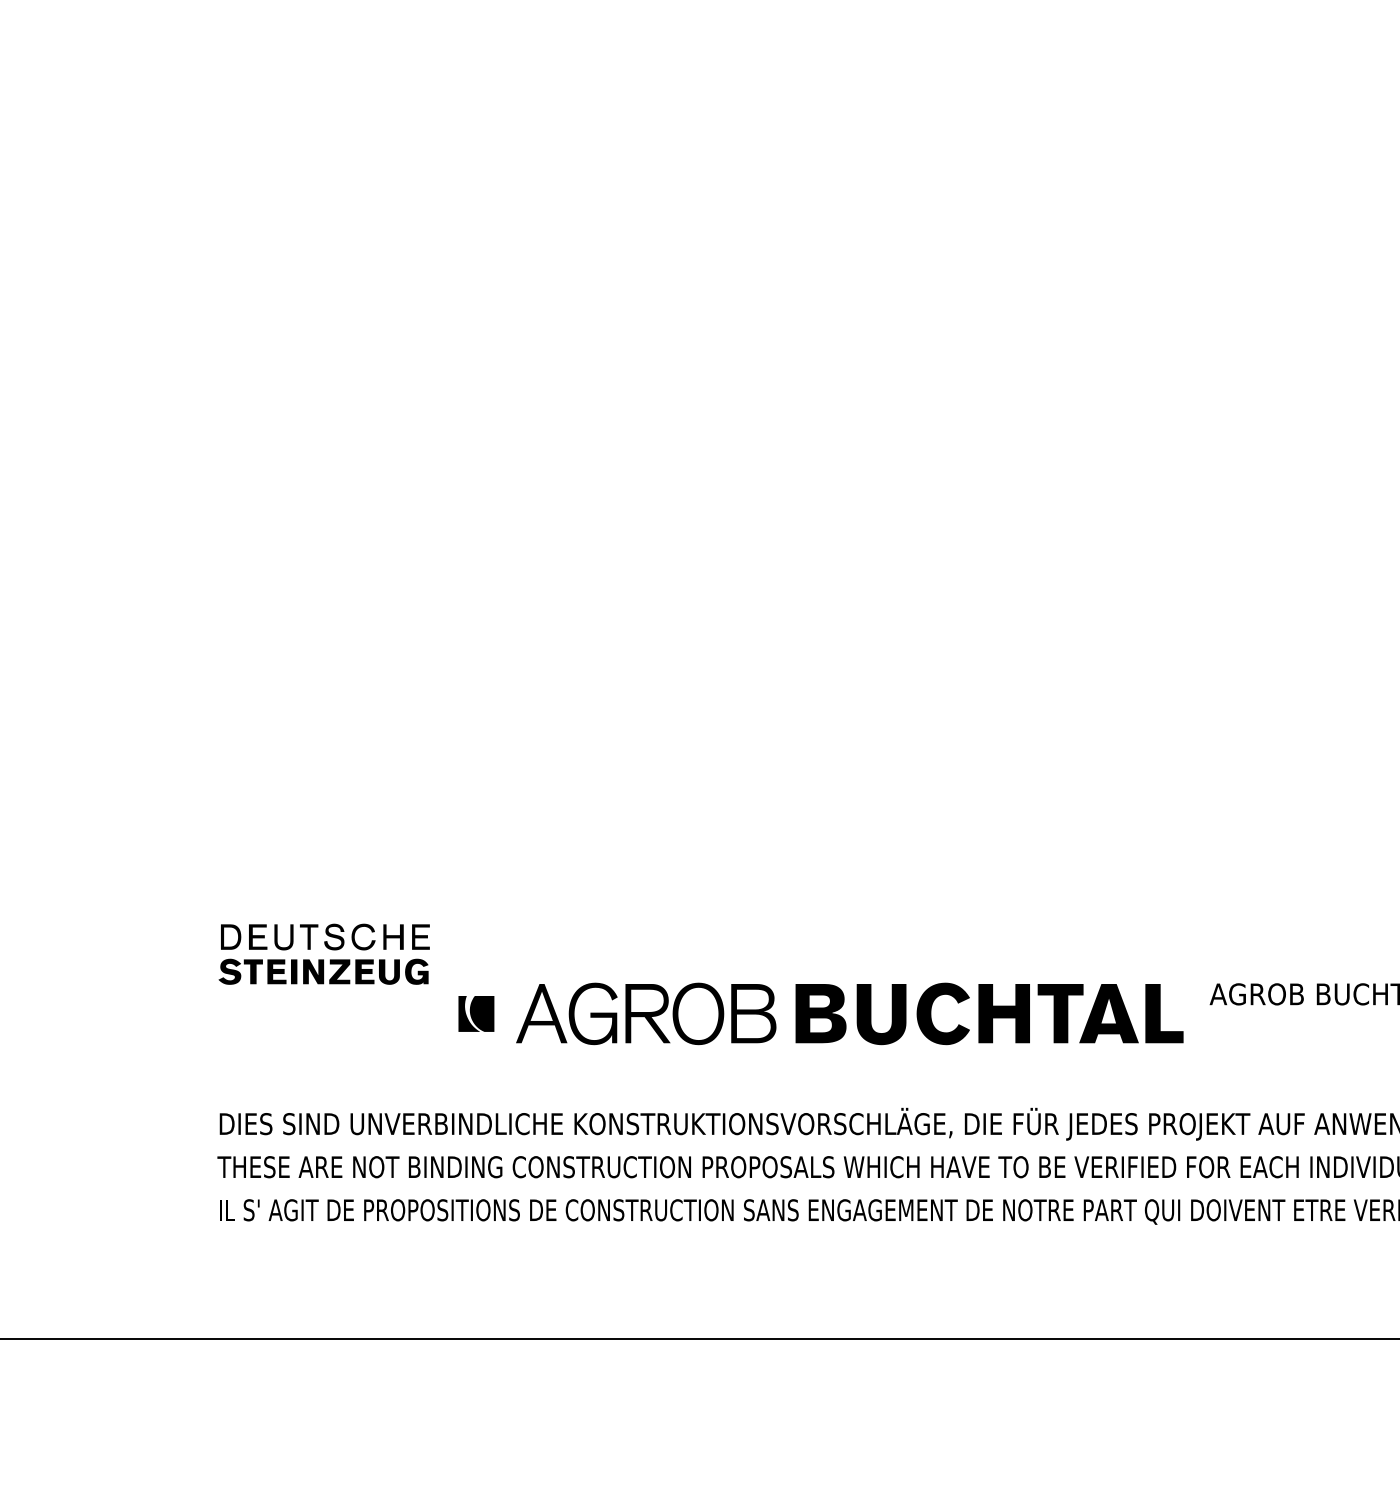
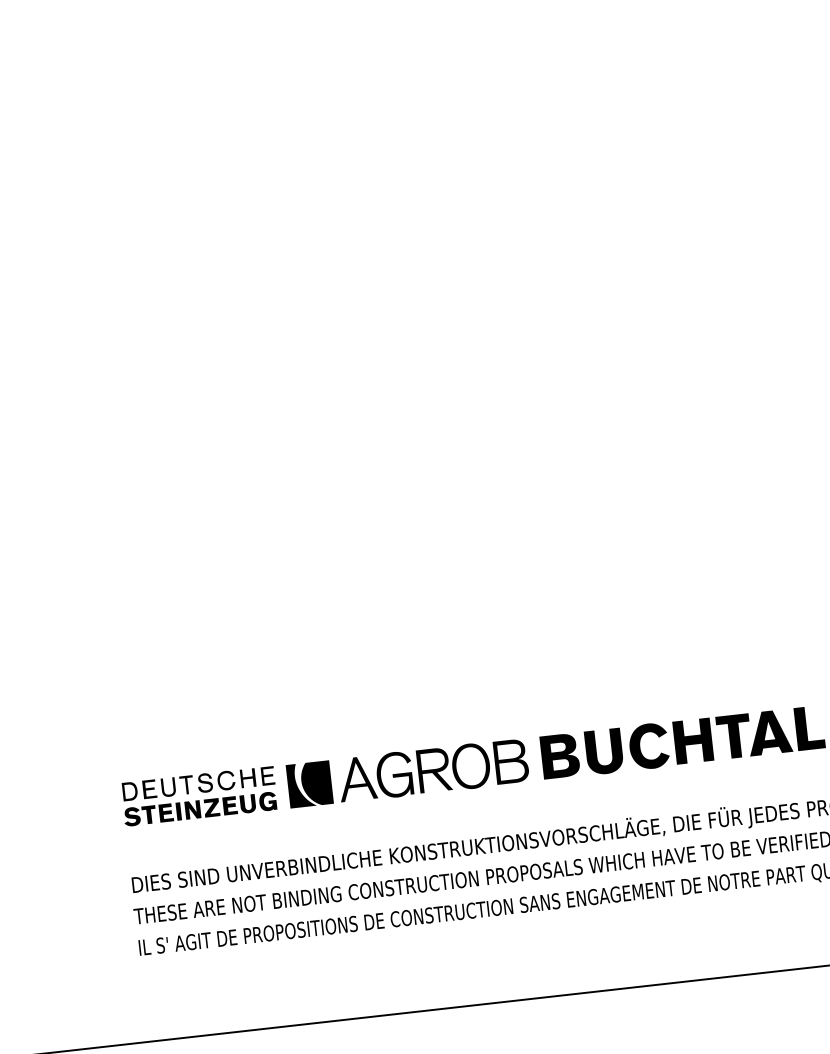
part: (323, 953) -> (198, 795), moved
part: (476, 1013) -> (309, 784), size x1.67

